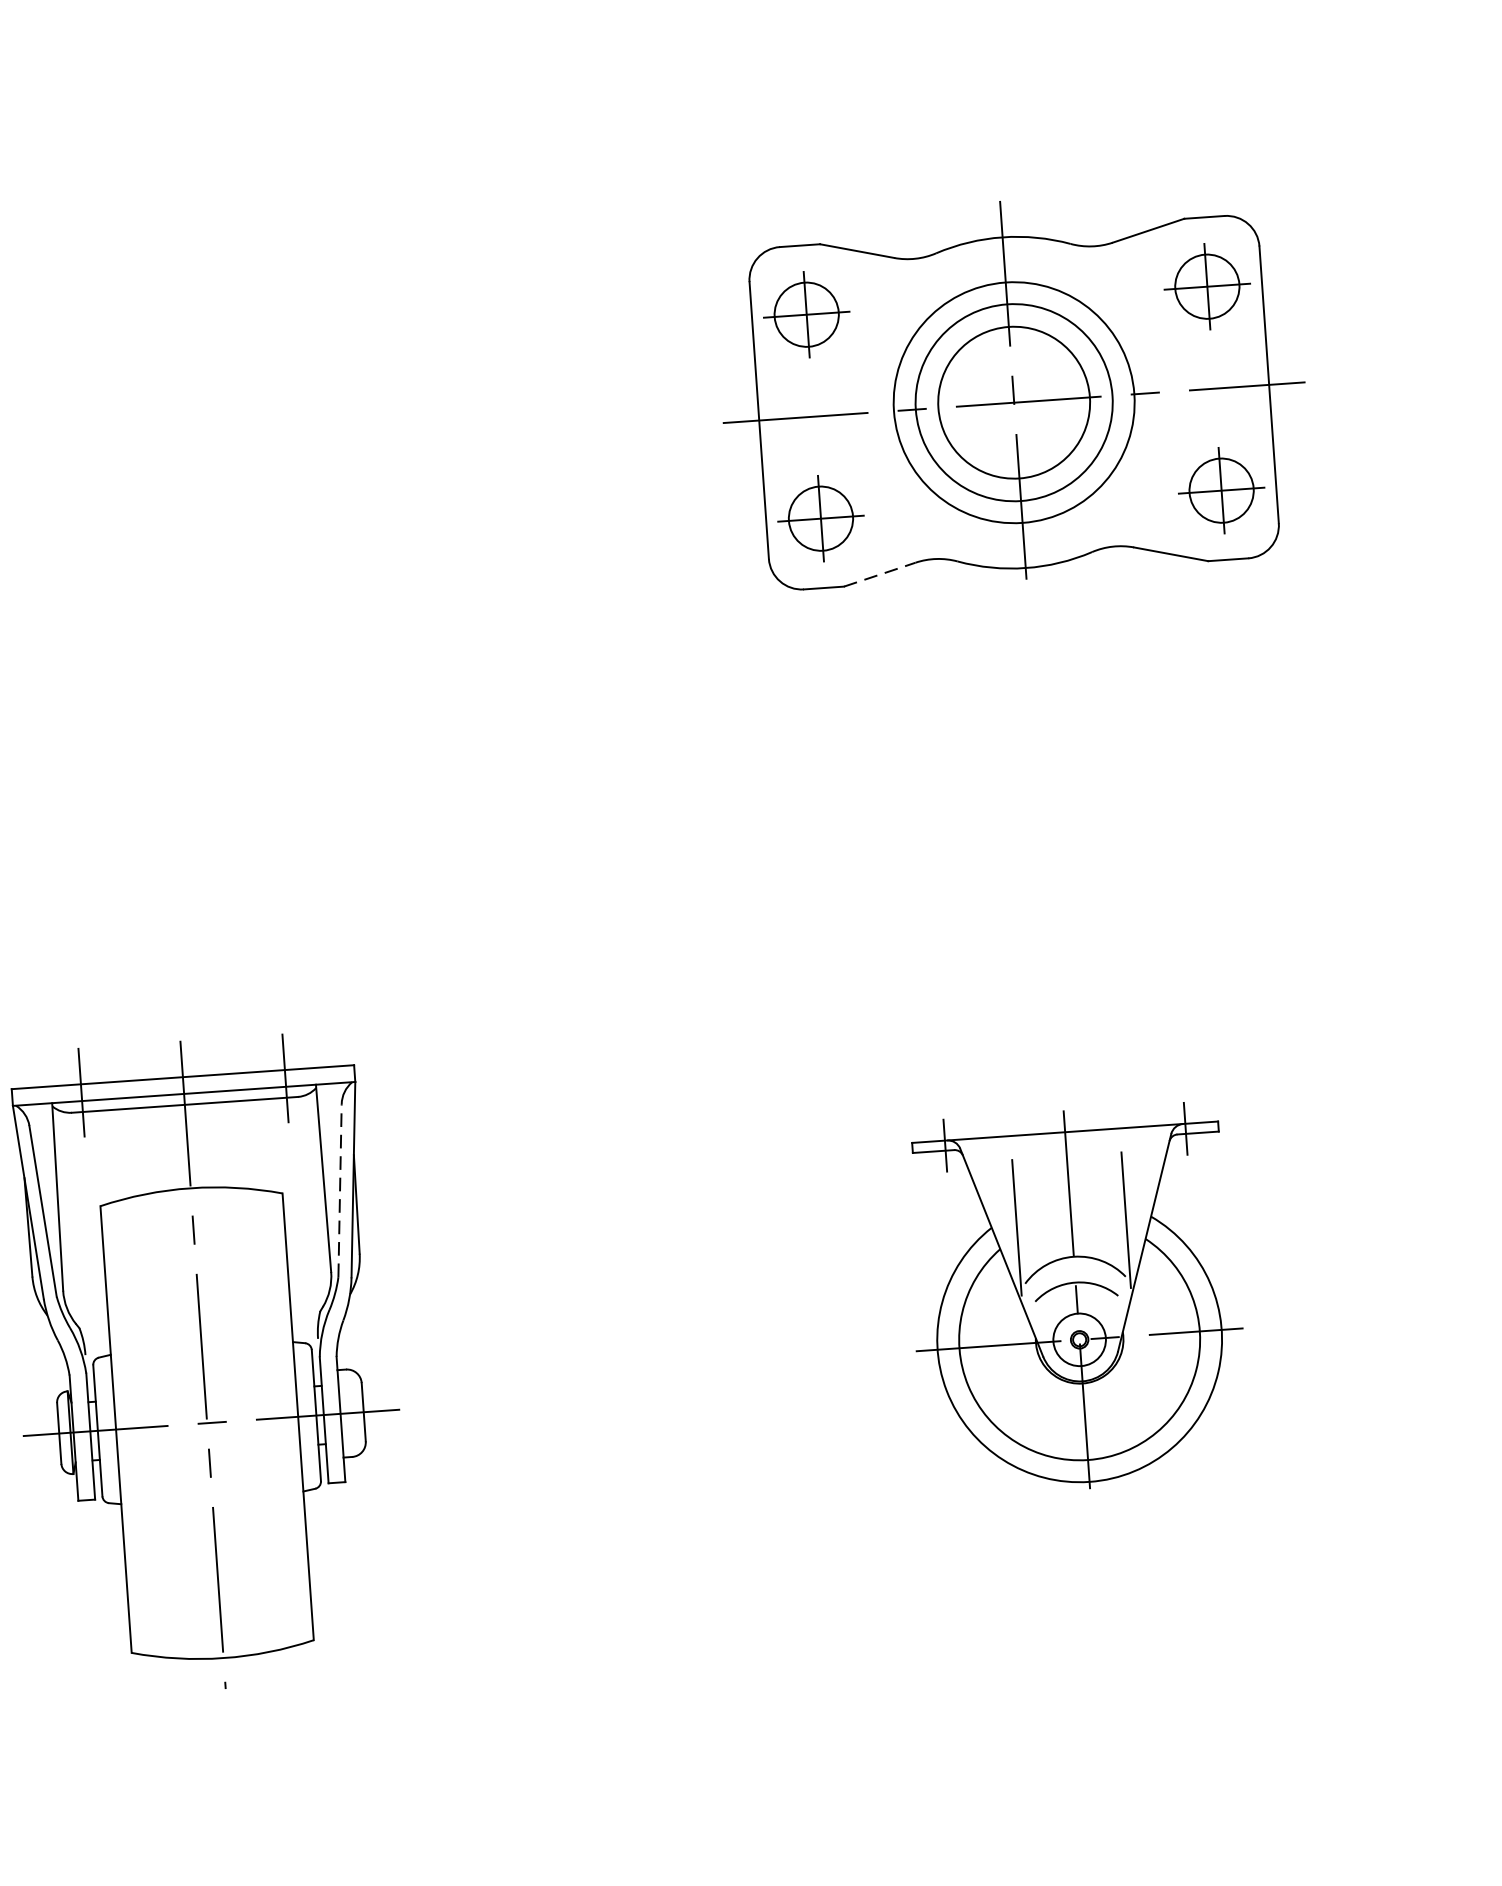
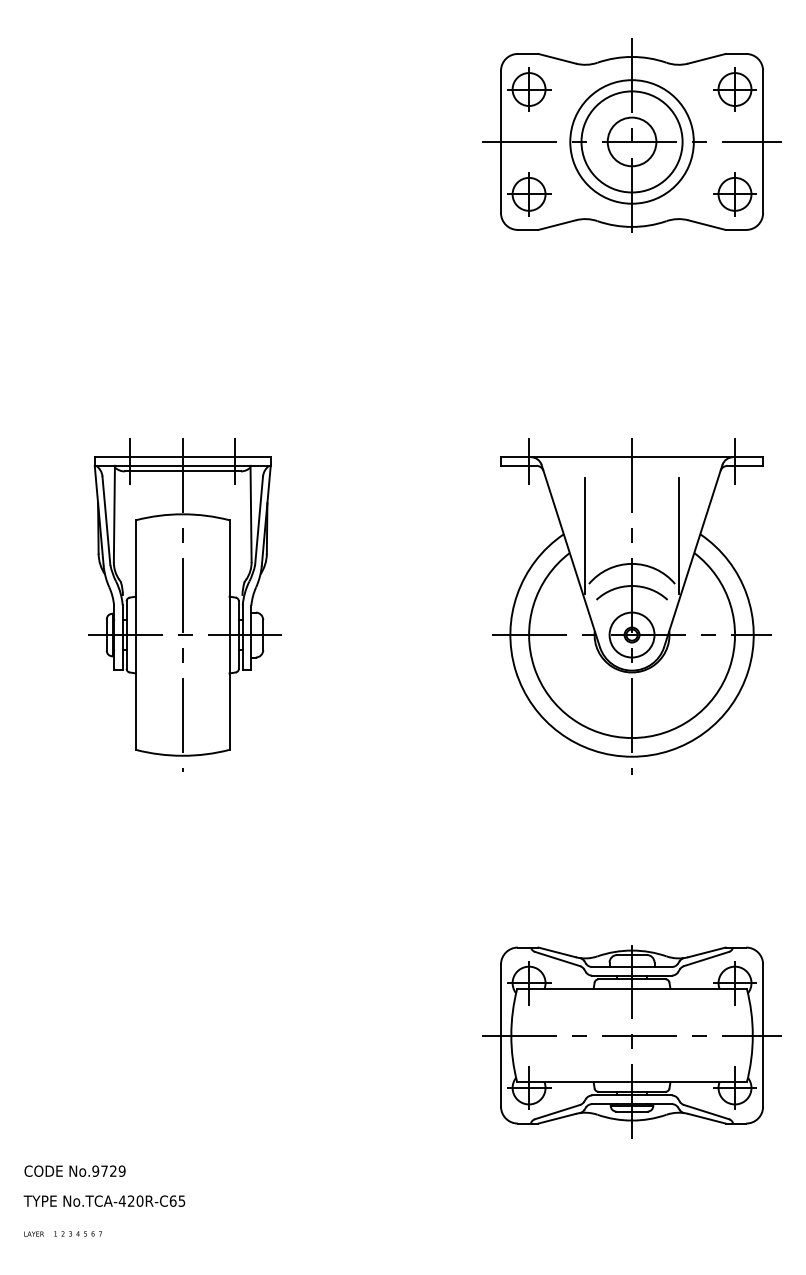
circle: (1013, 401) -> (631, 141), size x0.62
line: (880, 573) -> (557, 224), dashed -> solid
line: (340, 1189) -> (259, 520), dashed -> solid
part: (1076, 1306) -> (631, 606), size x1.67

